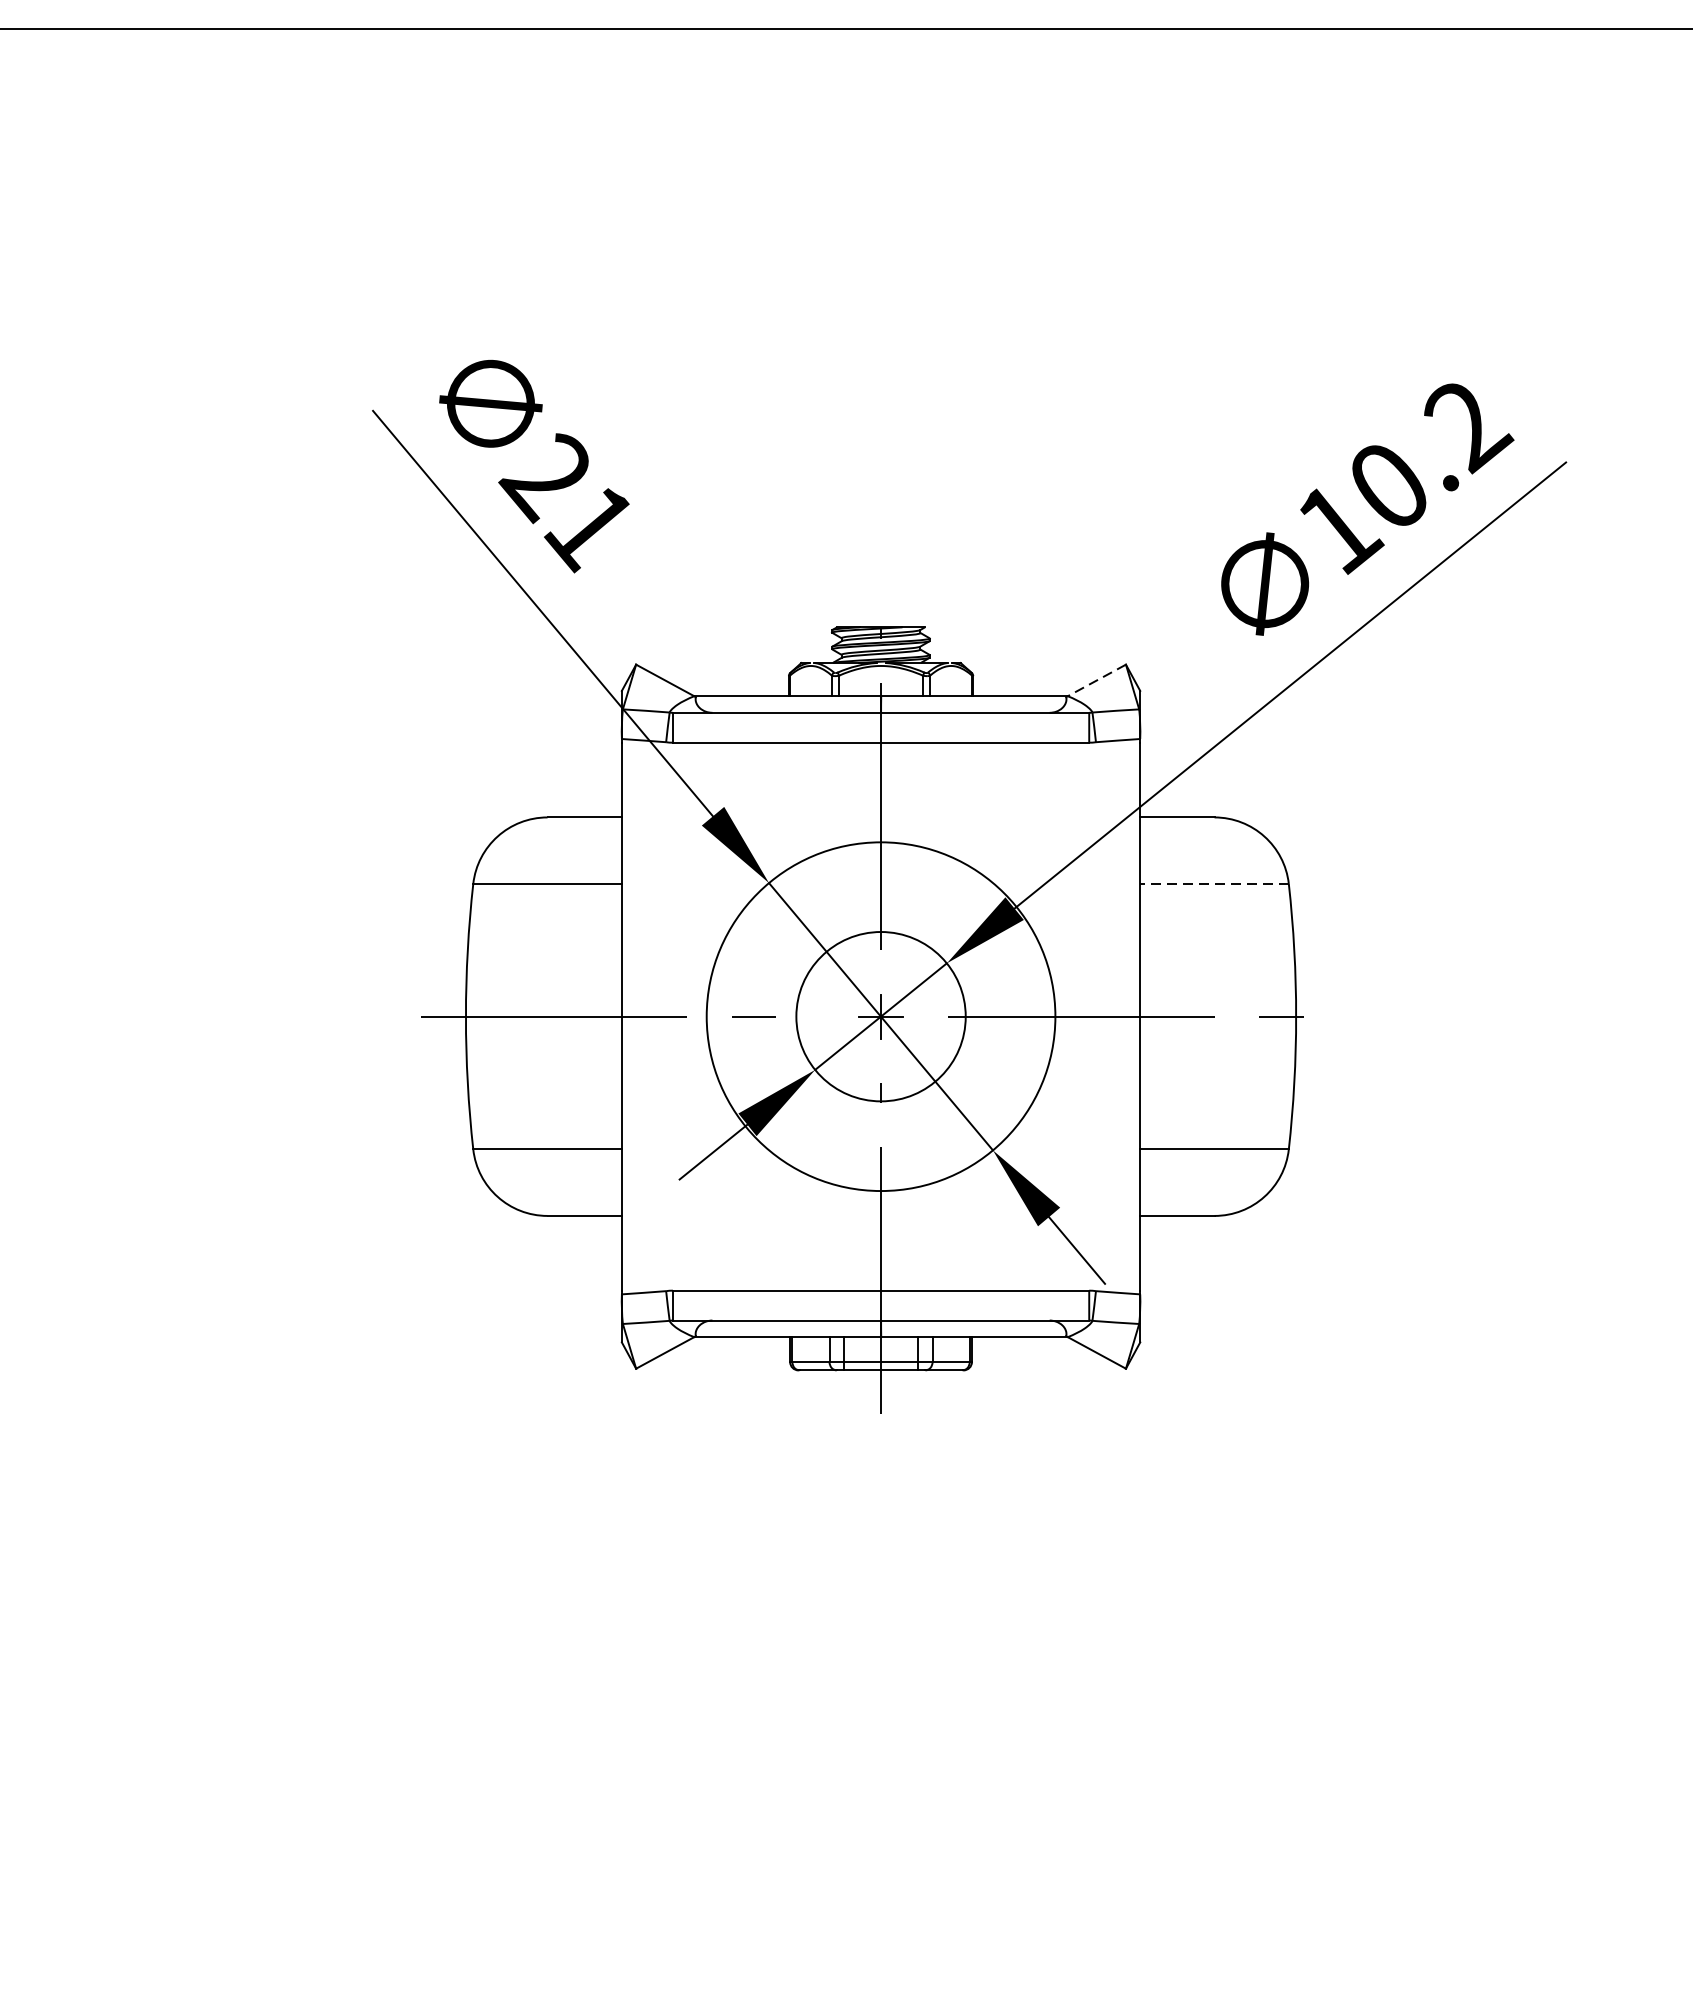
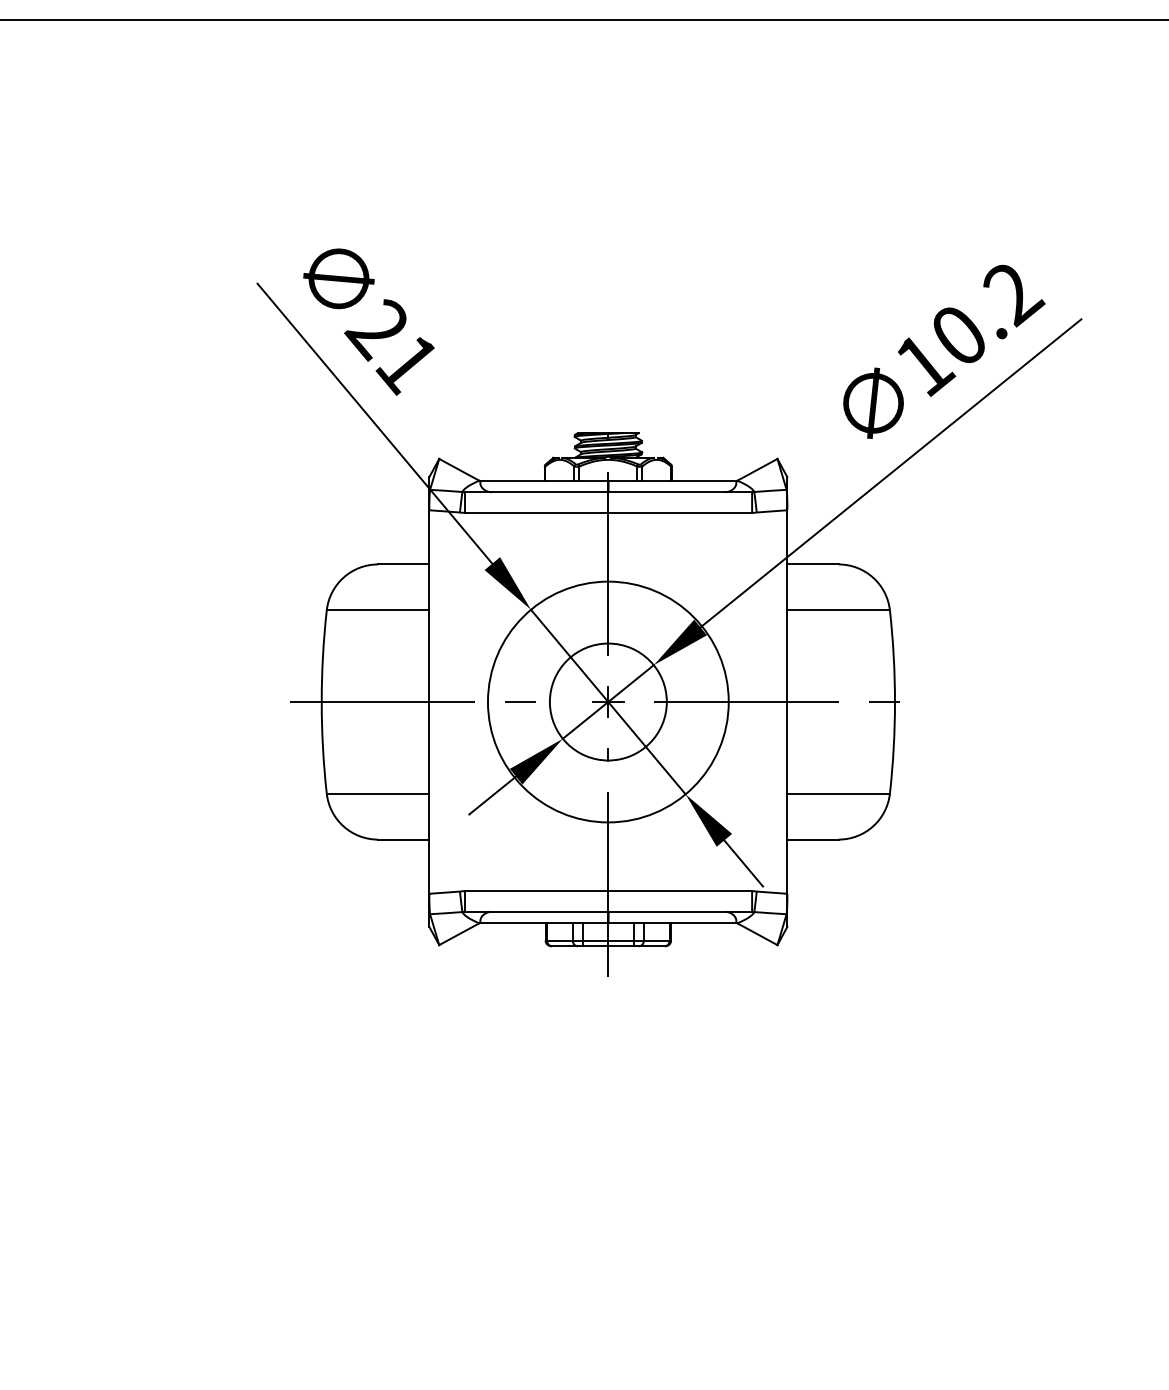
line: (1097, 679) -> (757, 469), dashed -> solid
line: (1214, 884) -> (838, 610), dashed -> solid

